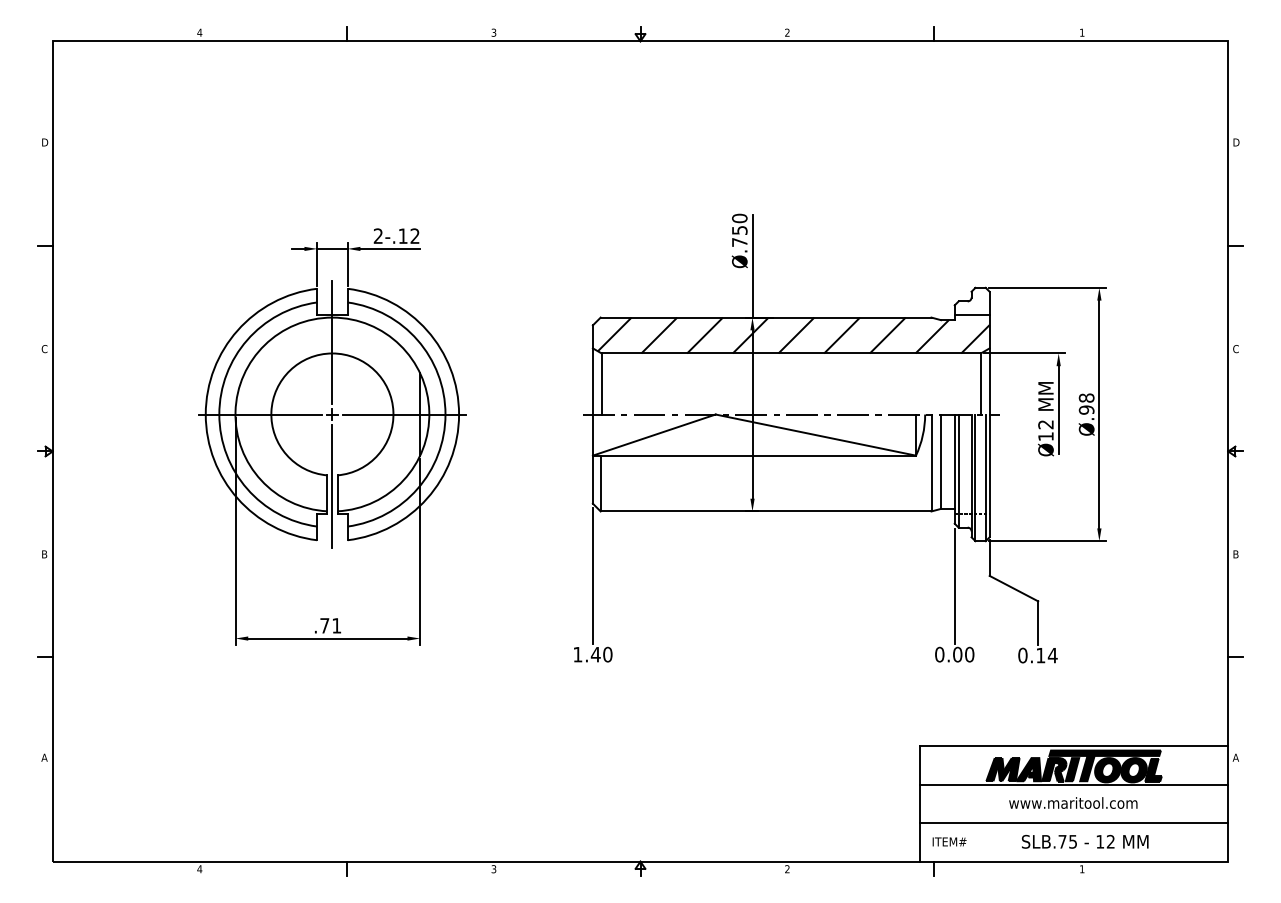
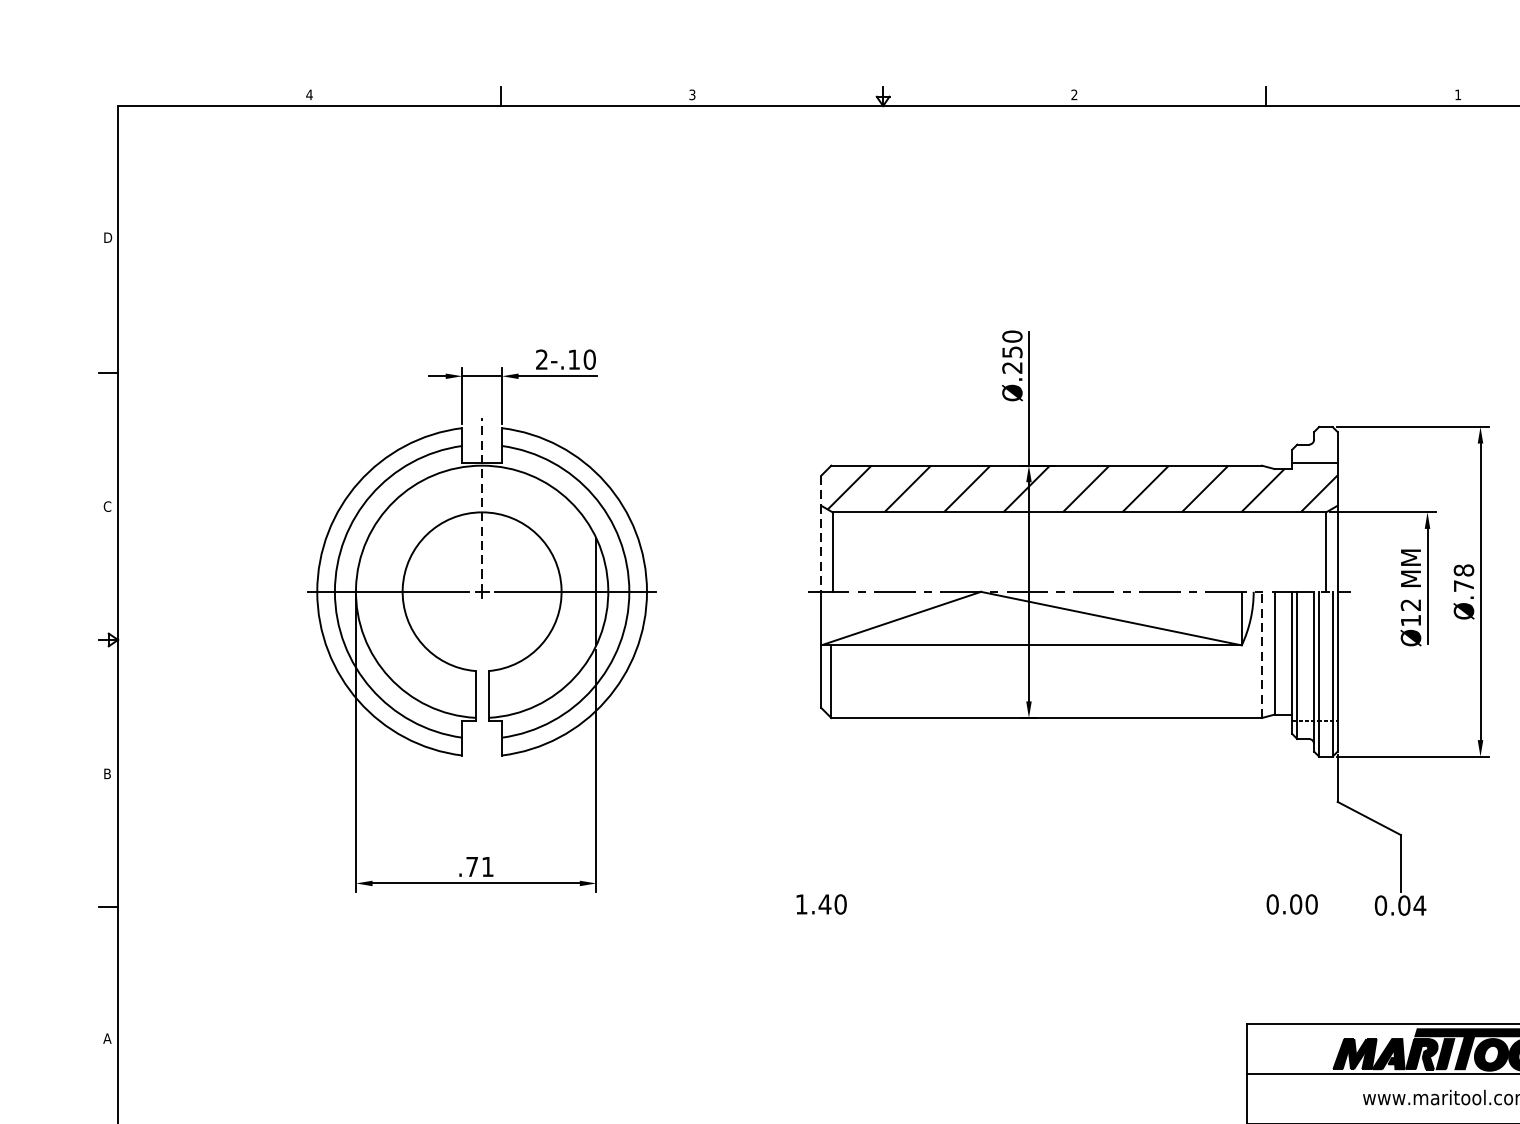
text: (414, 236) -> (588, 360), 2-.12 -> 2-.10
text: (739, 242) -> (1012, 367), Ø.750 -> Ø.250
line: (332, 342) -> (482, 498), solid -> dashed
line: (592, 369) -> (820, 533), solid -> dashed
text: (1086, 409) -> (1463, 585), Ø.98 -> Ø.78
line: (931, 462) -> (1261, 654), solid -> dashed
line: (332, 486) -> (482, 685), removed
line: (592, 576) -> (820, 802), removed
line: (954, 586) -> (1291, 815), removed
text: (1040, 655) -> (1403, 905), 0.14 -> 0.04

